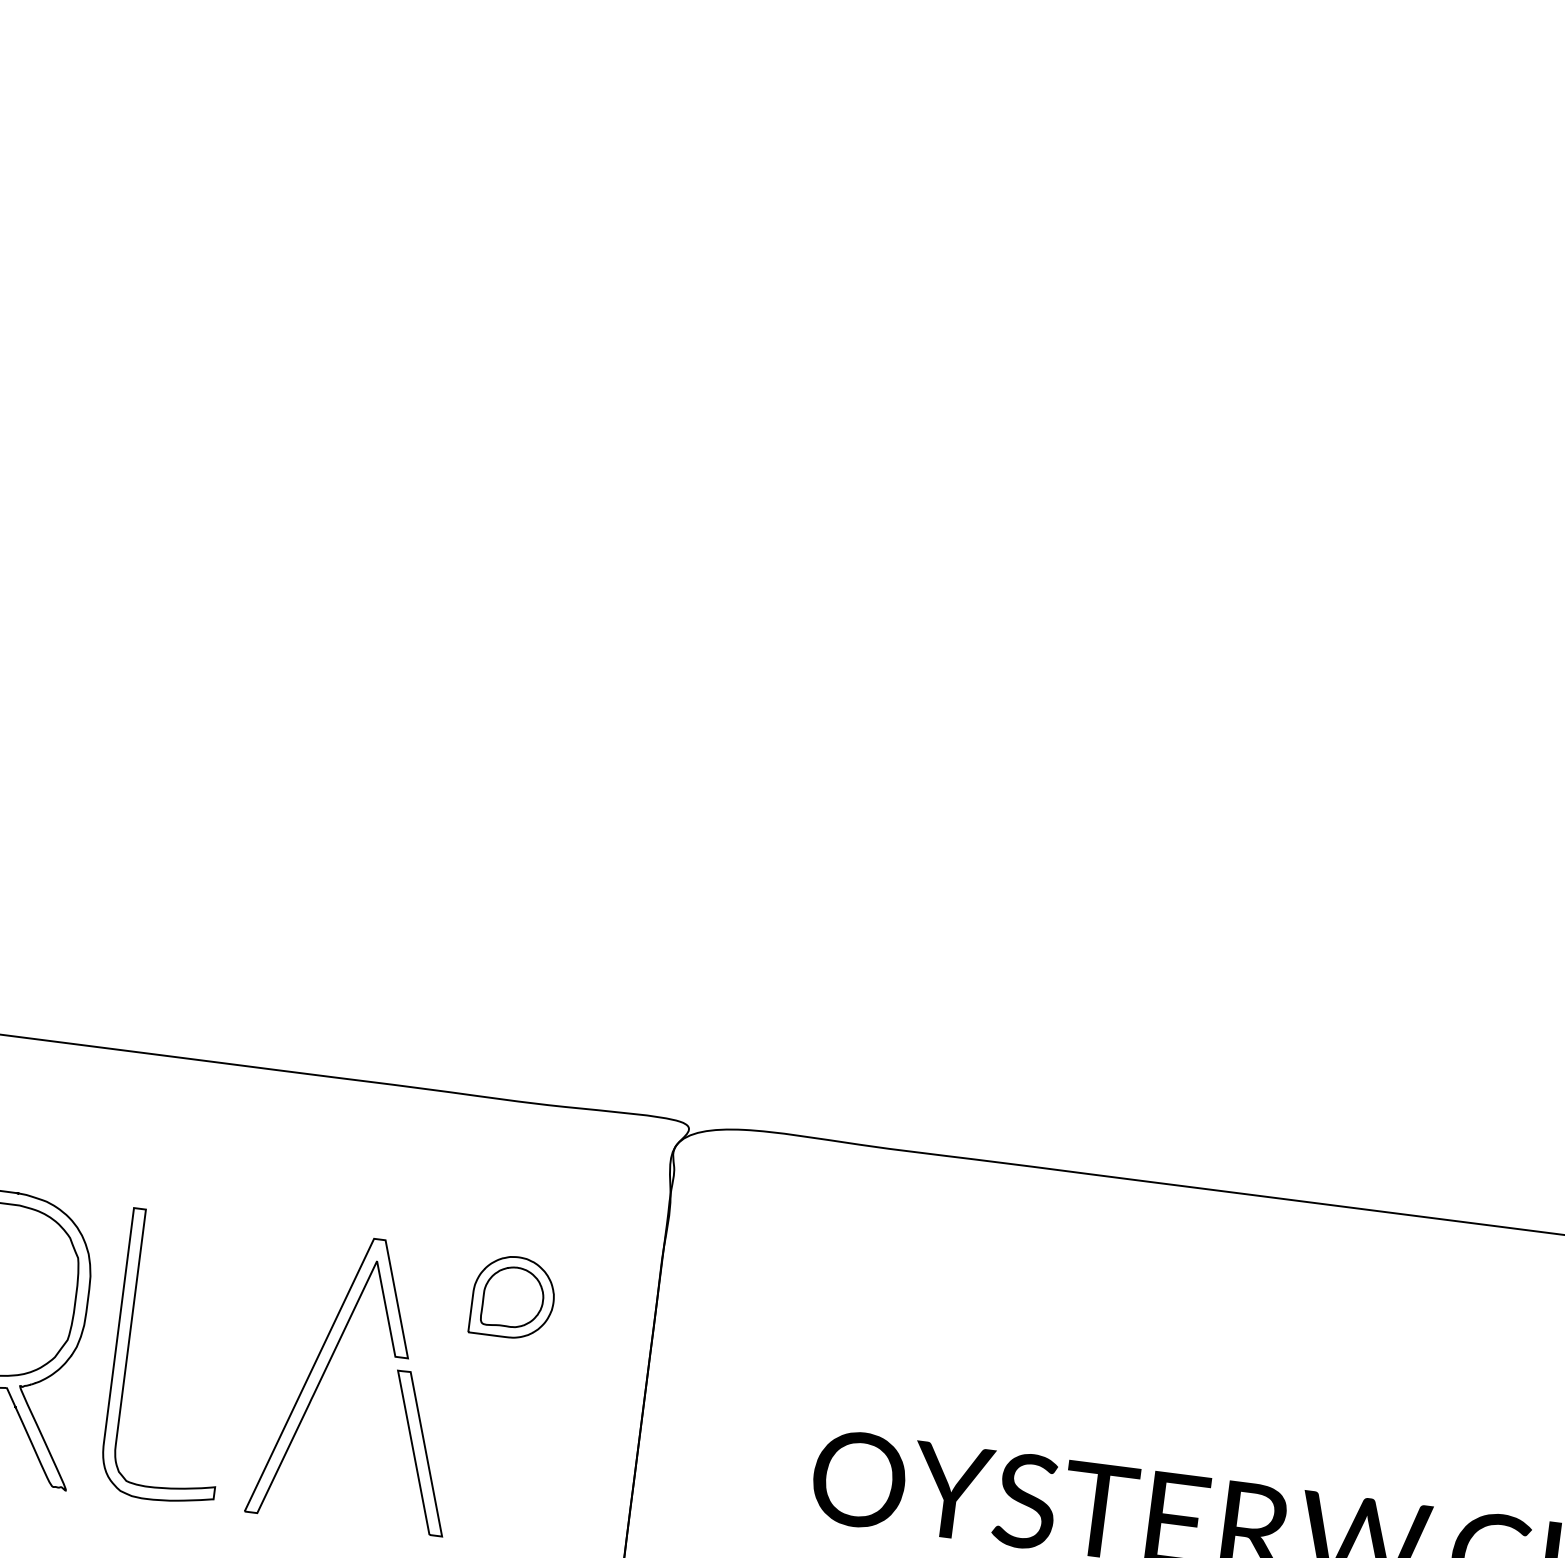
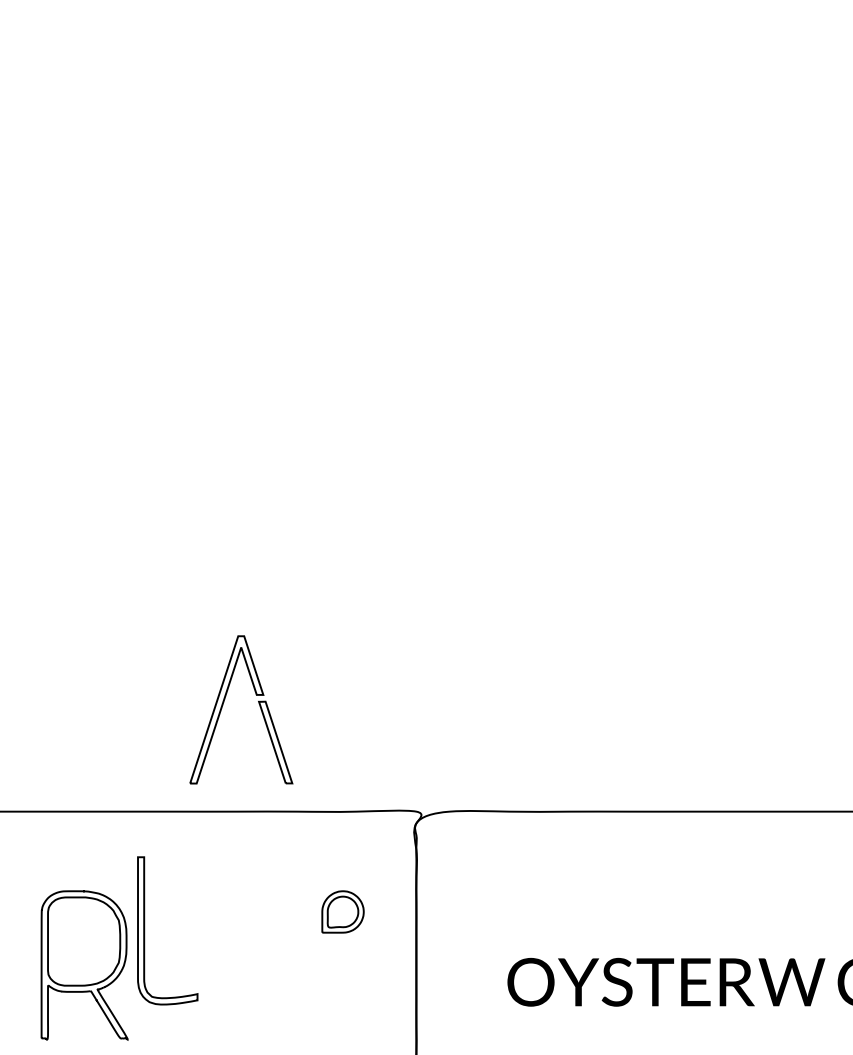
part: (130, 1351) -> (145, 930), moved
part: (396, 1373) -> (258, 703), moved

